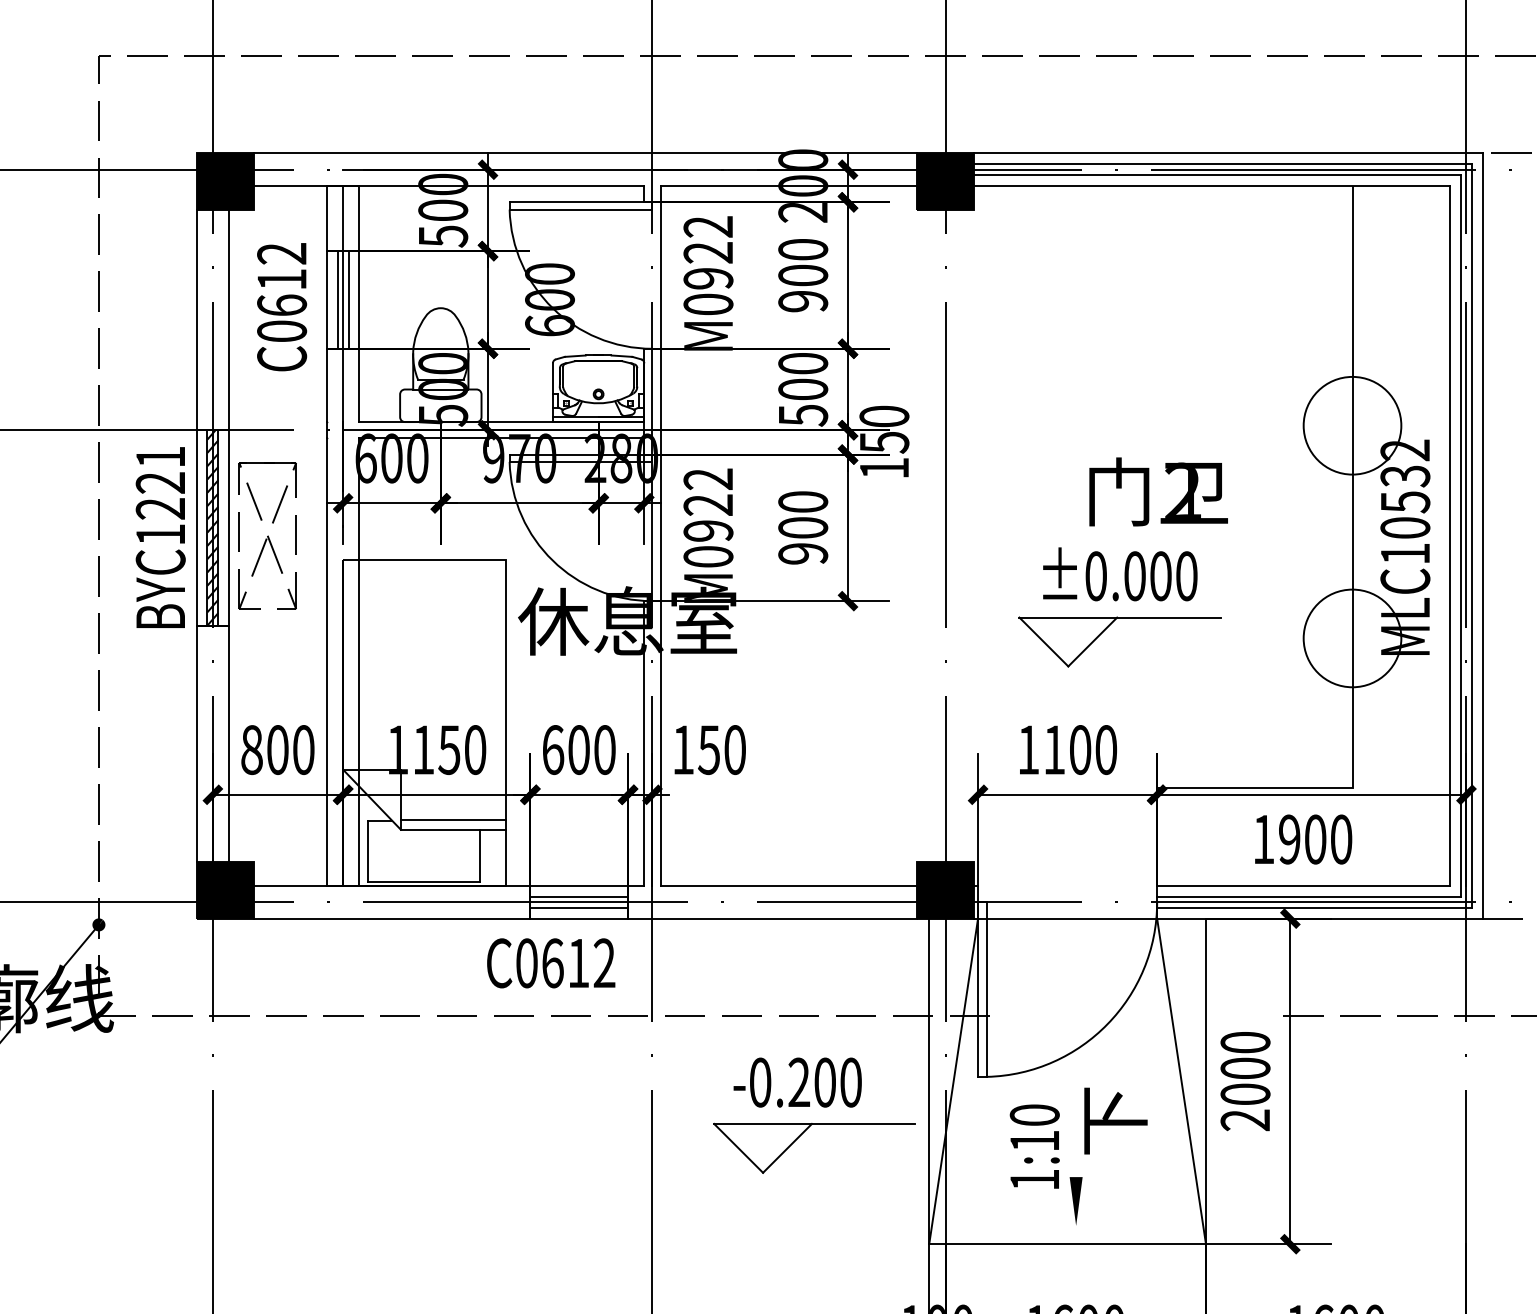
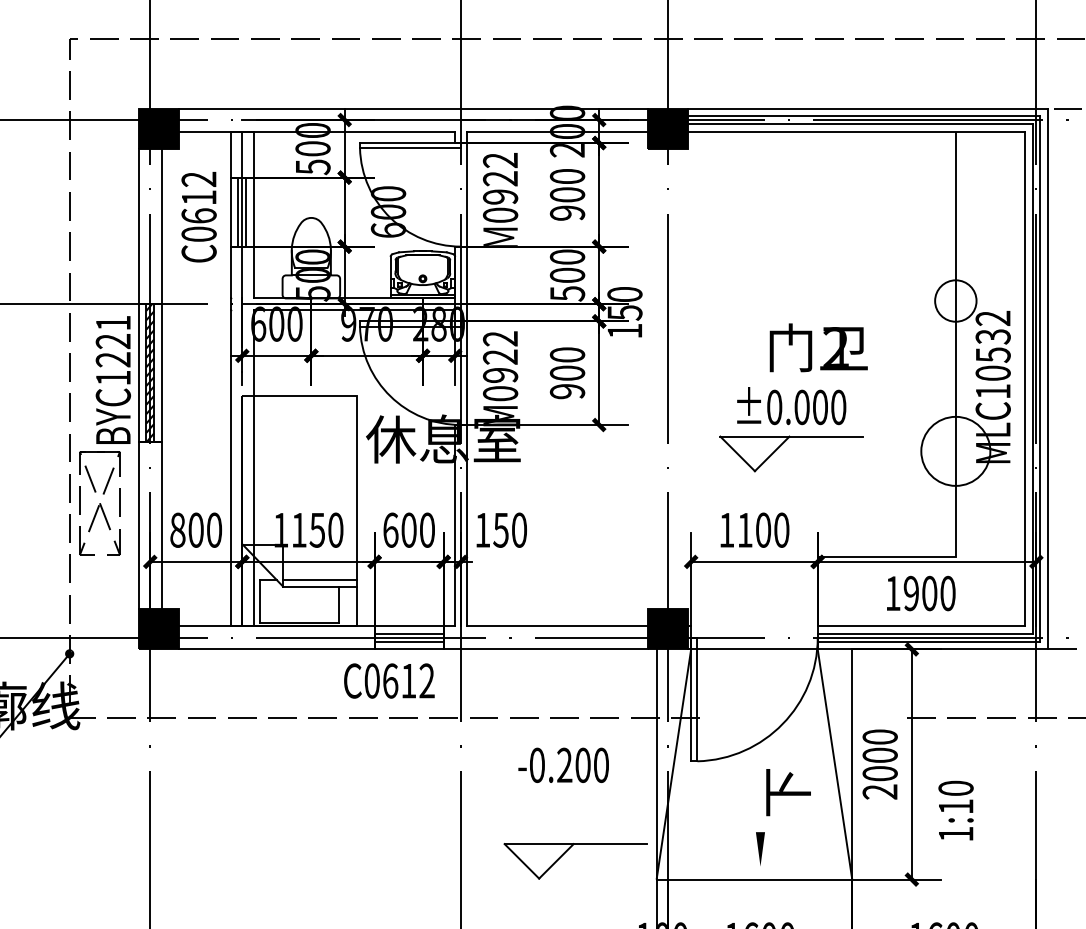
circle: (1352, 425) -> (955, 300), size x0.6
curve: (267, 535) -> (99, 503), moved
part: (802, 1134) -> (567, 851), moved
text: (1034, 1146) -> (955, 810), moved

